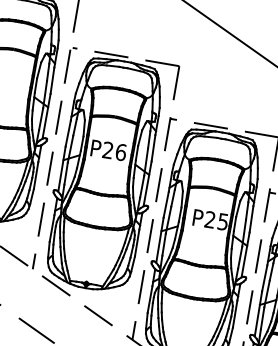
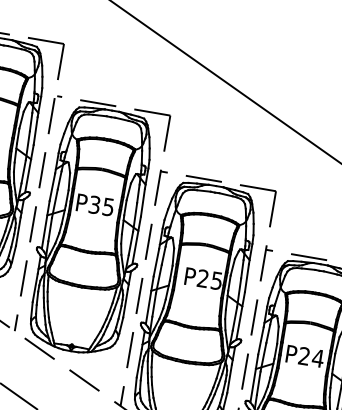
text: (114, 150) -> (101, 205), P26 -> P35

